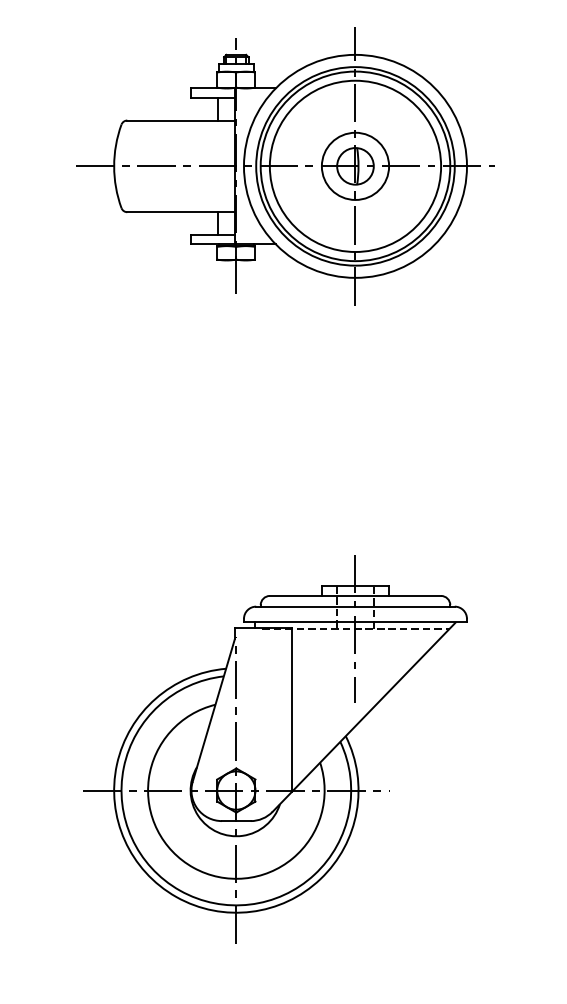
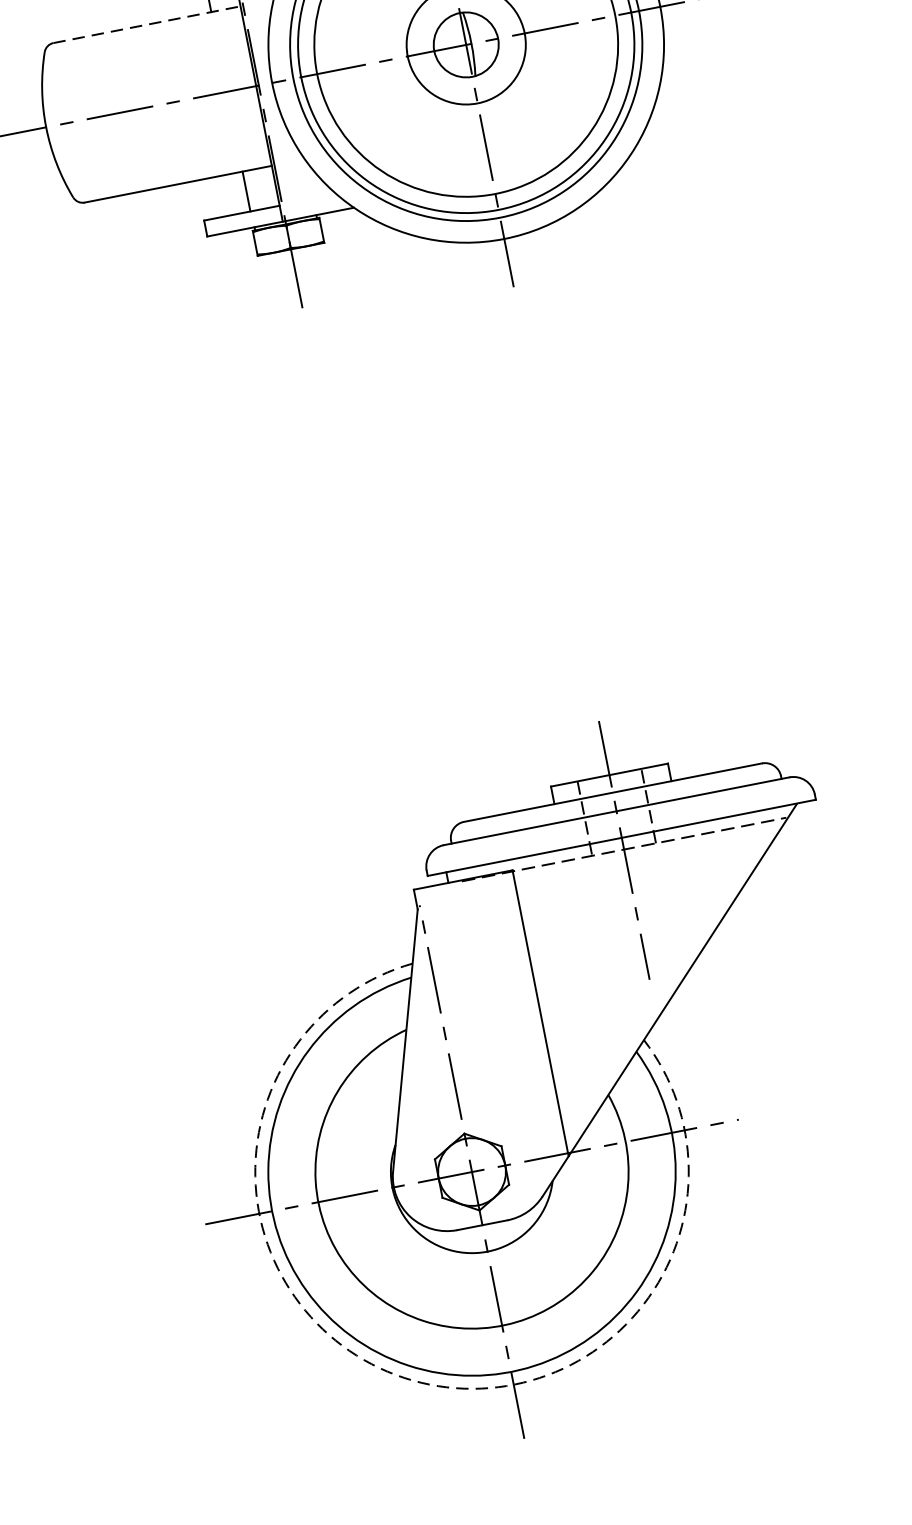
line: (181, 120) -> (147, 24), solid -> dashed
arc: (176, 897) -> (404, 1378), solid -> dashed

